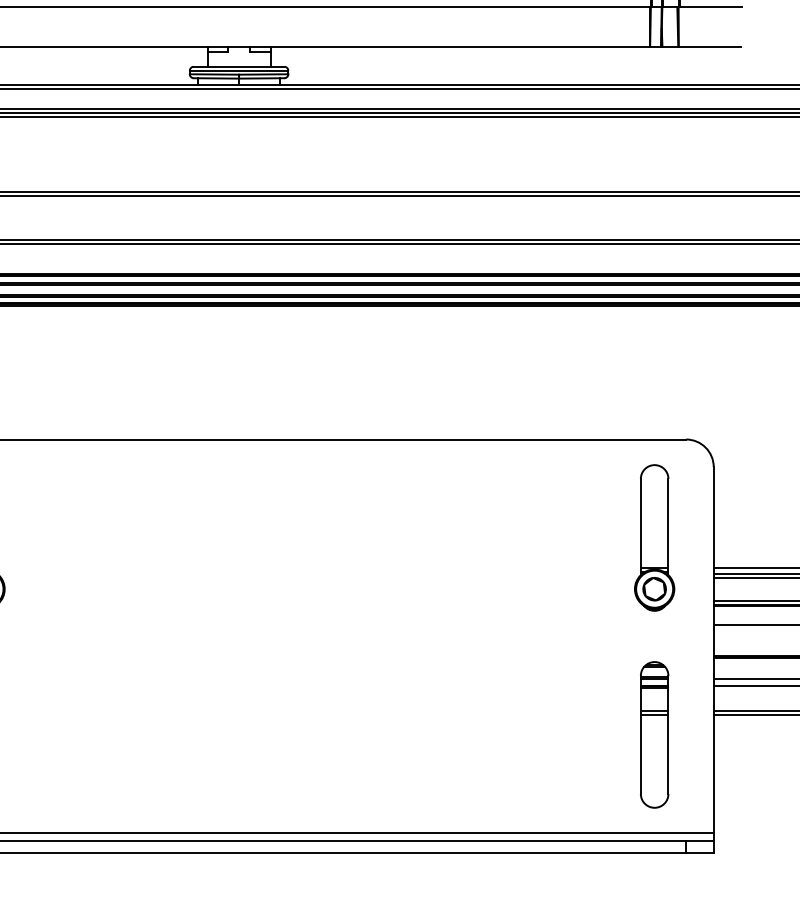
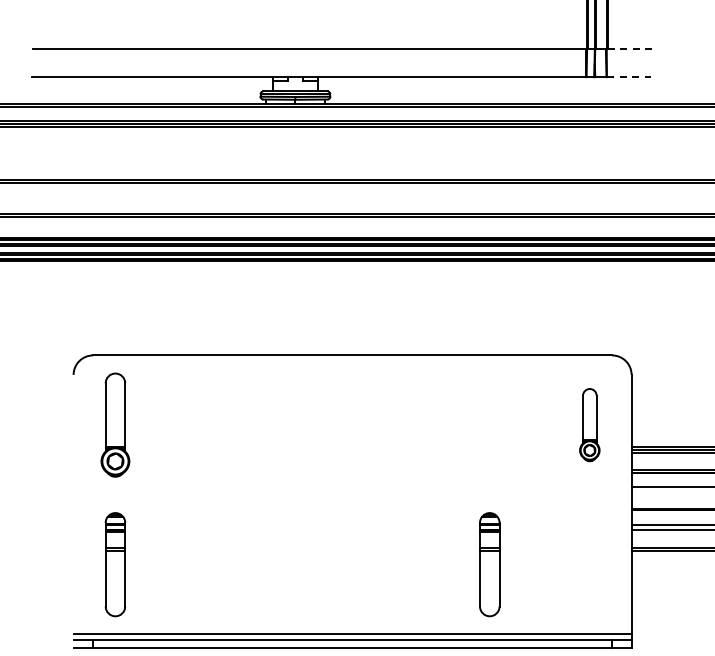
line: (712, 7) -> (630, 49), solid -> dashed
line: (710, 47) -> (629, 77), solid -> dashed
part: (654, 537) -> (589, 424), size x0.7
part: (654, 734) -> (489, 564), moved

